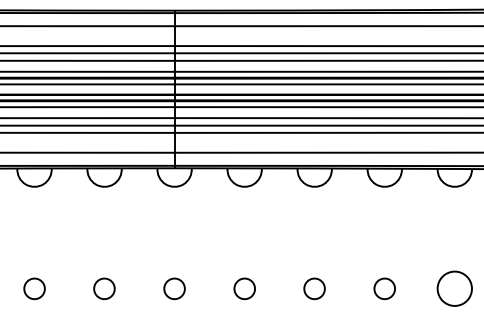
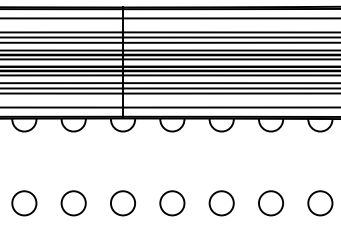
circle: (34, 289) -> (24, 203), size x1.67
circle: (104, 289) -> (73, 203), size x1.67
circle: (173, 289) -> (122, 203), size x1.67
circle: (244, 289) -> (172, 203), size x1.67
circle: (314, 289) -> (221, 203), size x1.67
circle: (383, 289) -> (270, 203), size x1.67

